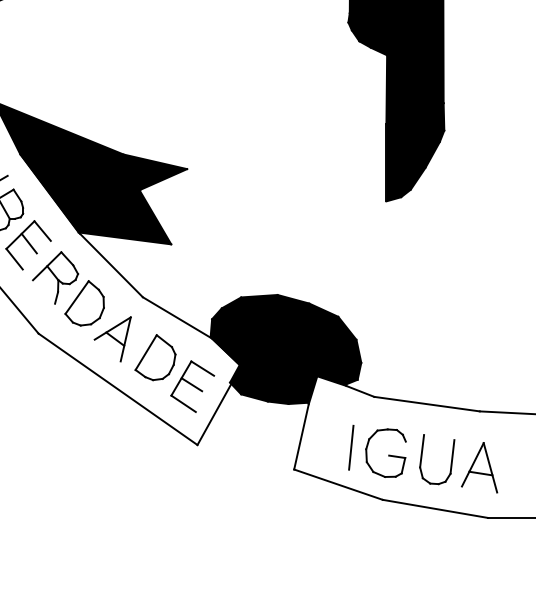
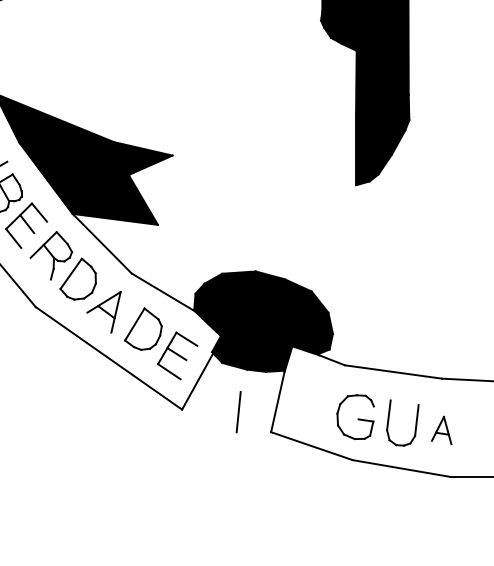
line: (351, 448) -> (238, 412), moved
part: (479, 467) -> (441, 430), size x0.6

